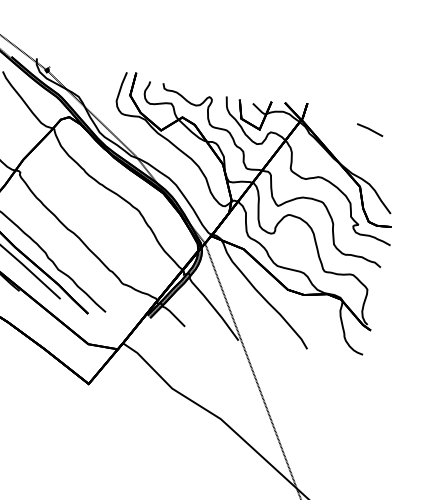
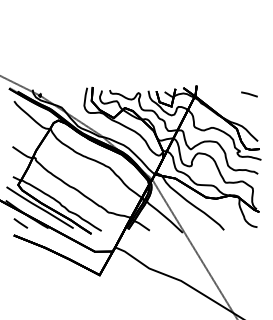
line: (370, 130) -> (249, 94), moved

